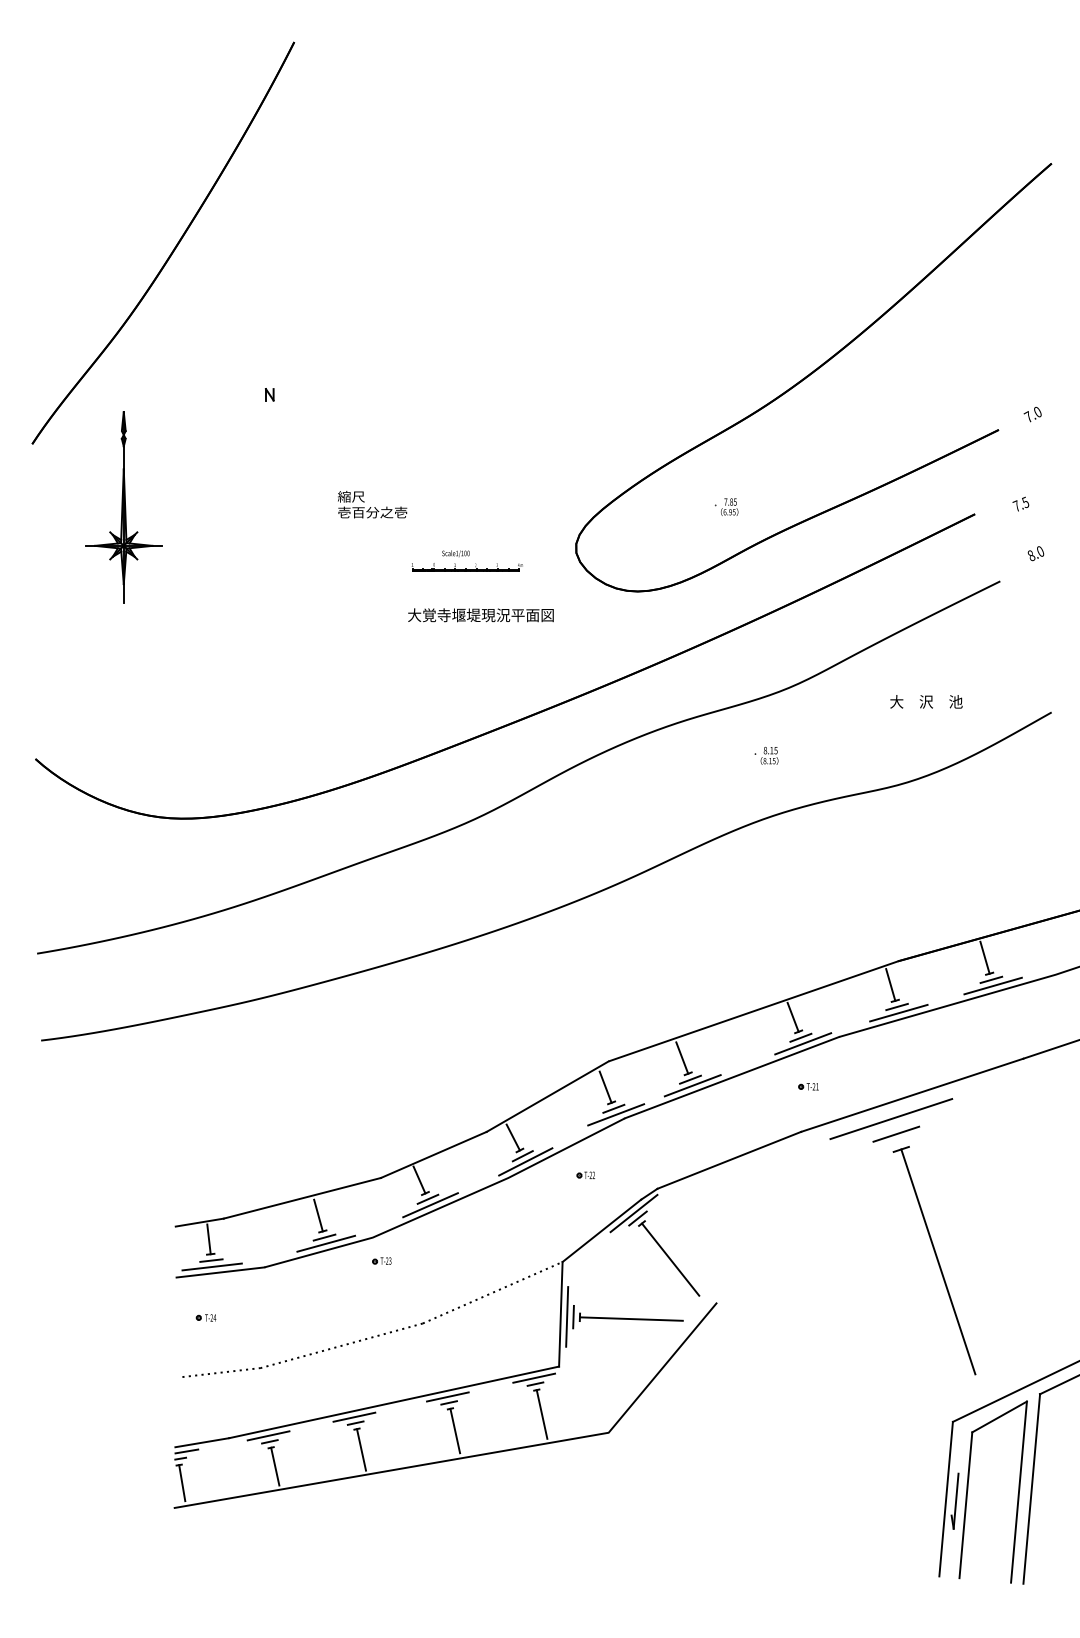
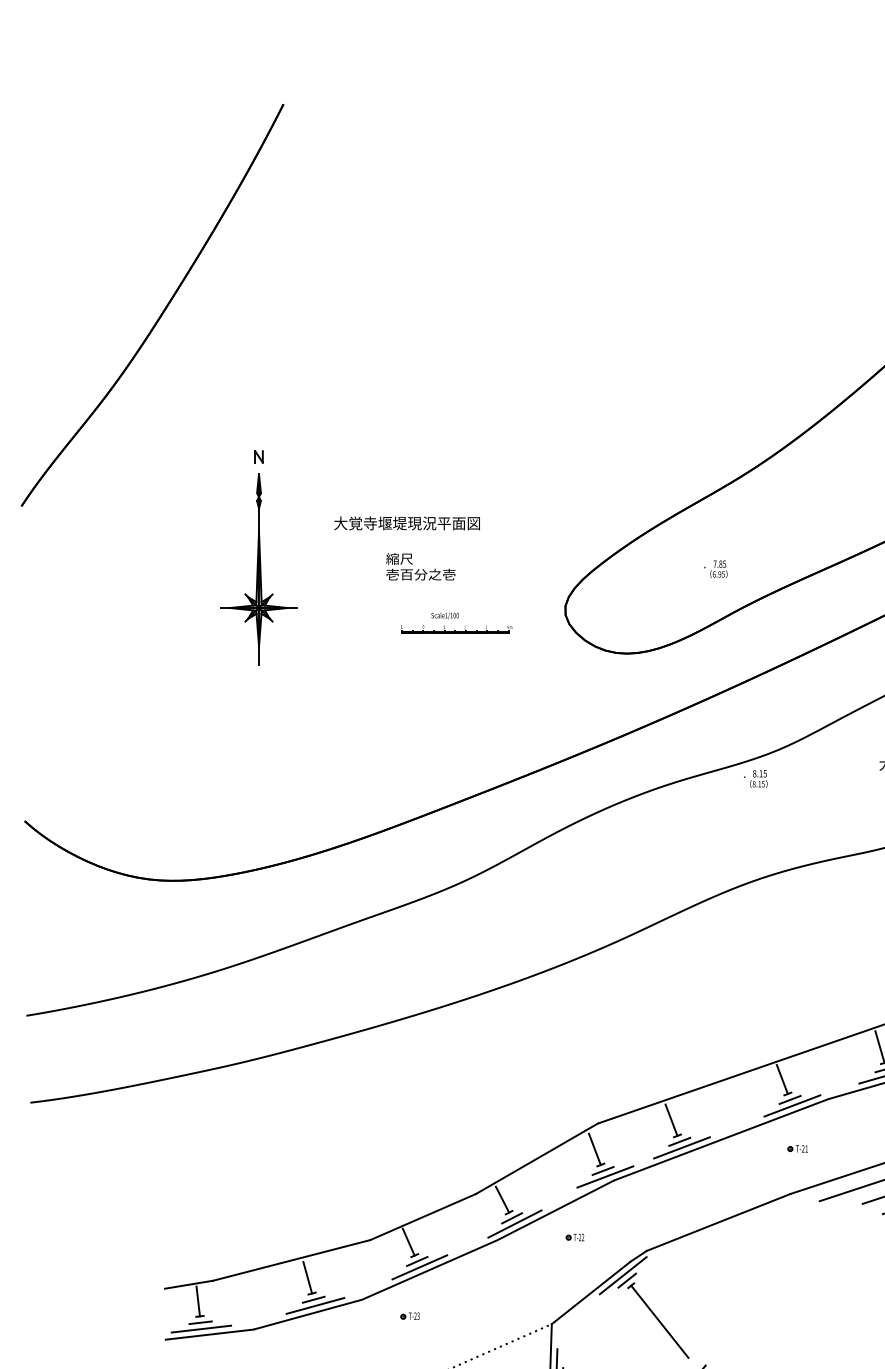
text: (372, 504) -> (420, 566), moved
part: (123, 507) -> (258, 569), moved
text: (480, 615) -> (406, 523), moved
text: (766, 755) -> (755, 778), moved
part: (381, 1260) -> (409, 1315), moved

